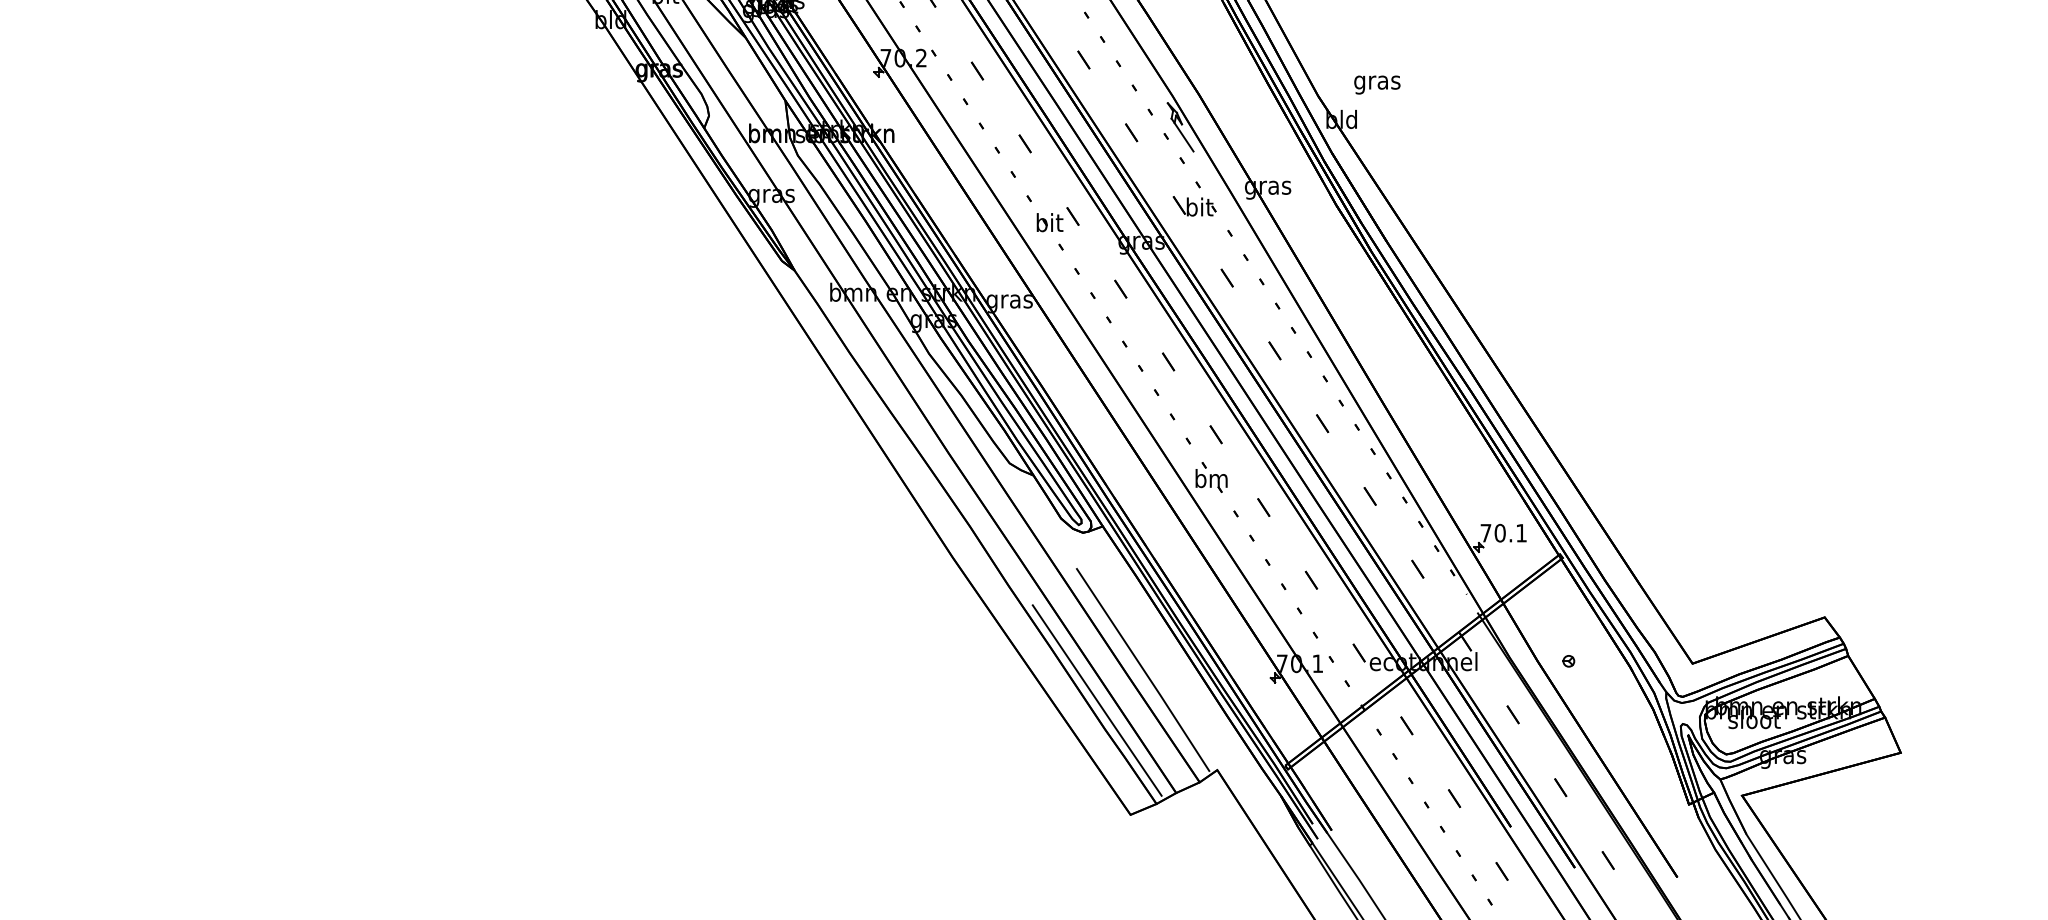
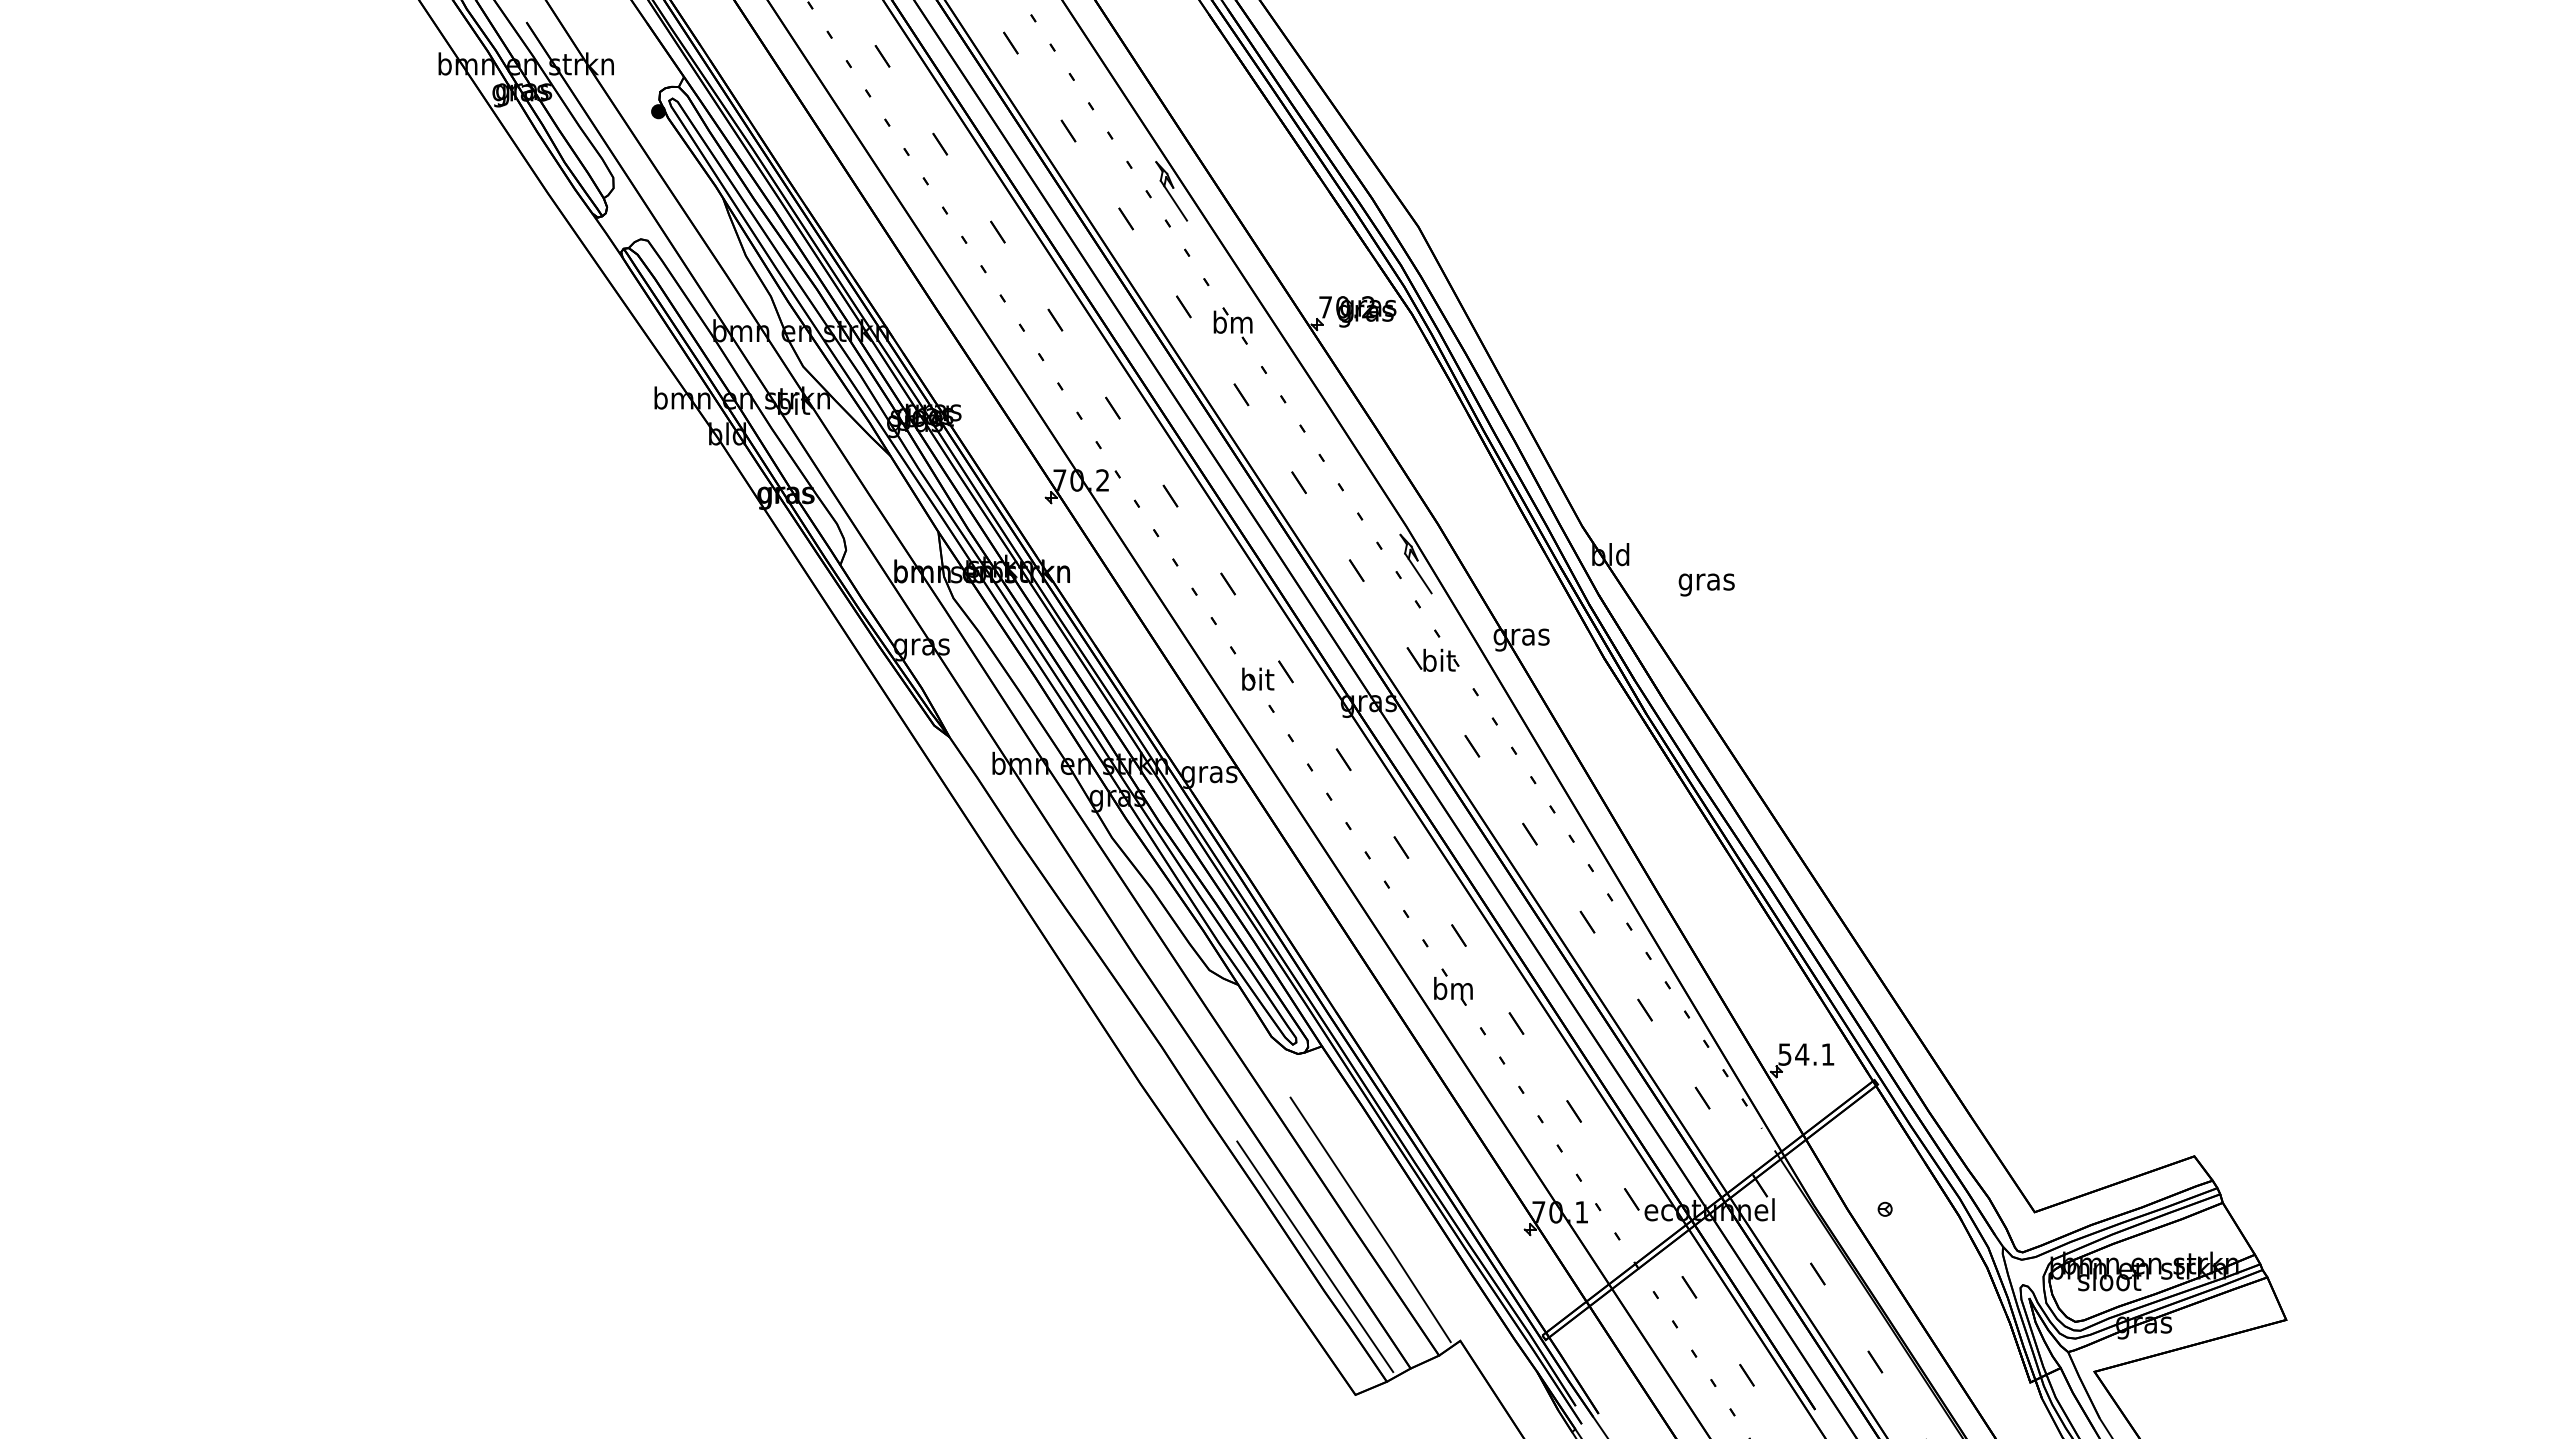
text: (1377, 84) -> (1706, 584), moved
text: (1493, 533) -> (1793, 1054), 70.1 -> 54.1

